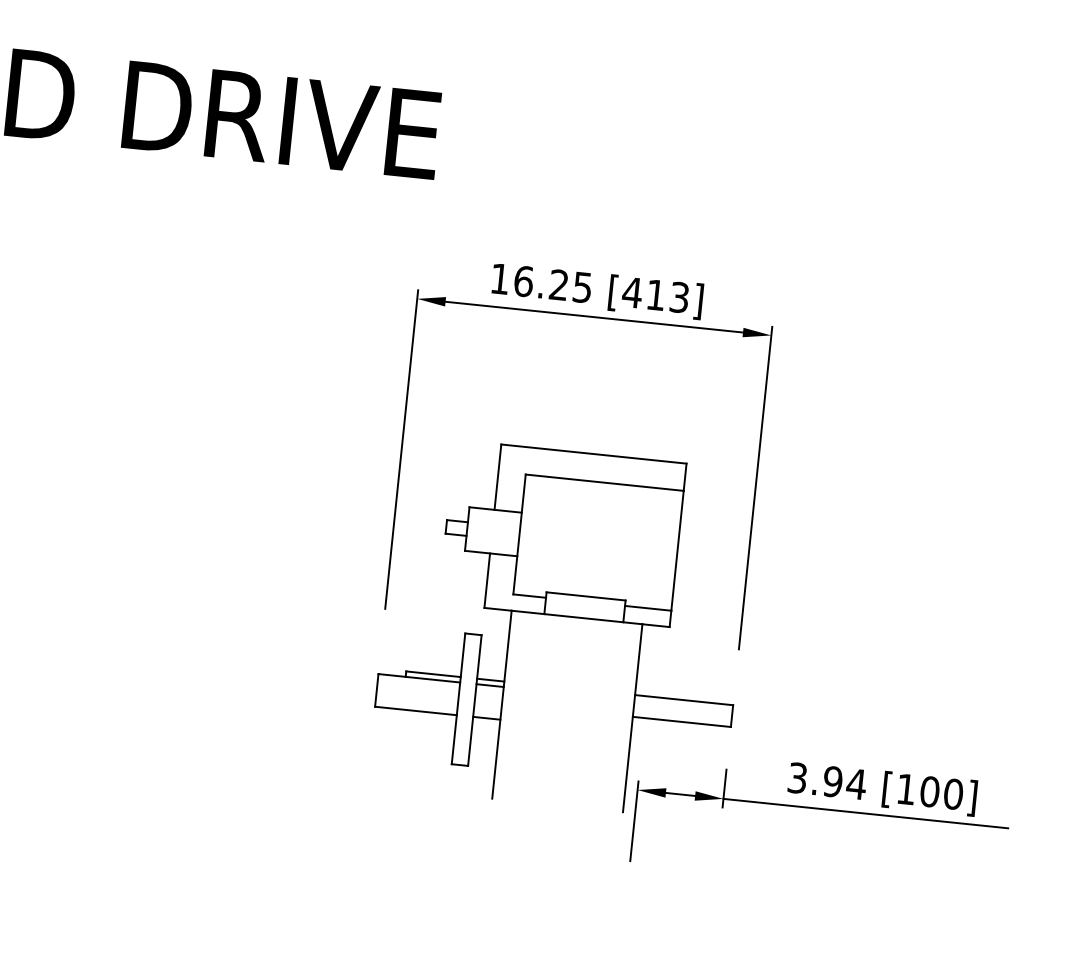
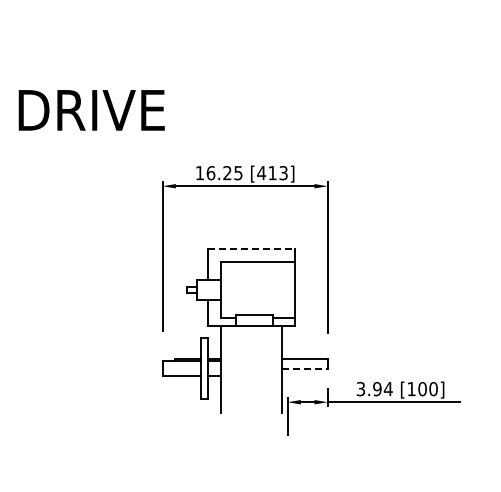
line: (595, 454) -> (252, 249), solid -> dashed
line: (681, 721) -> (304, 368), solid -> dashed

